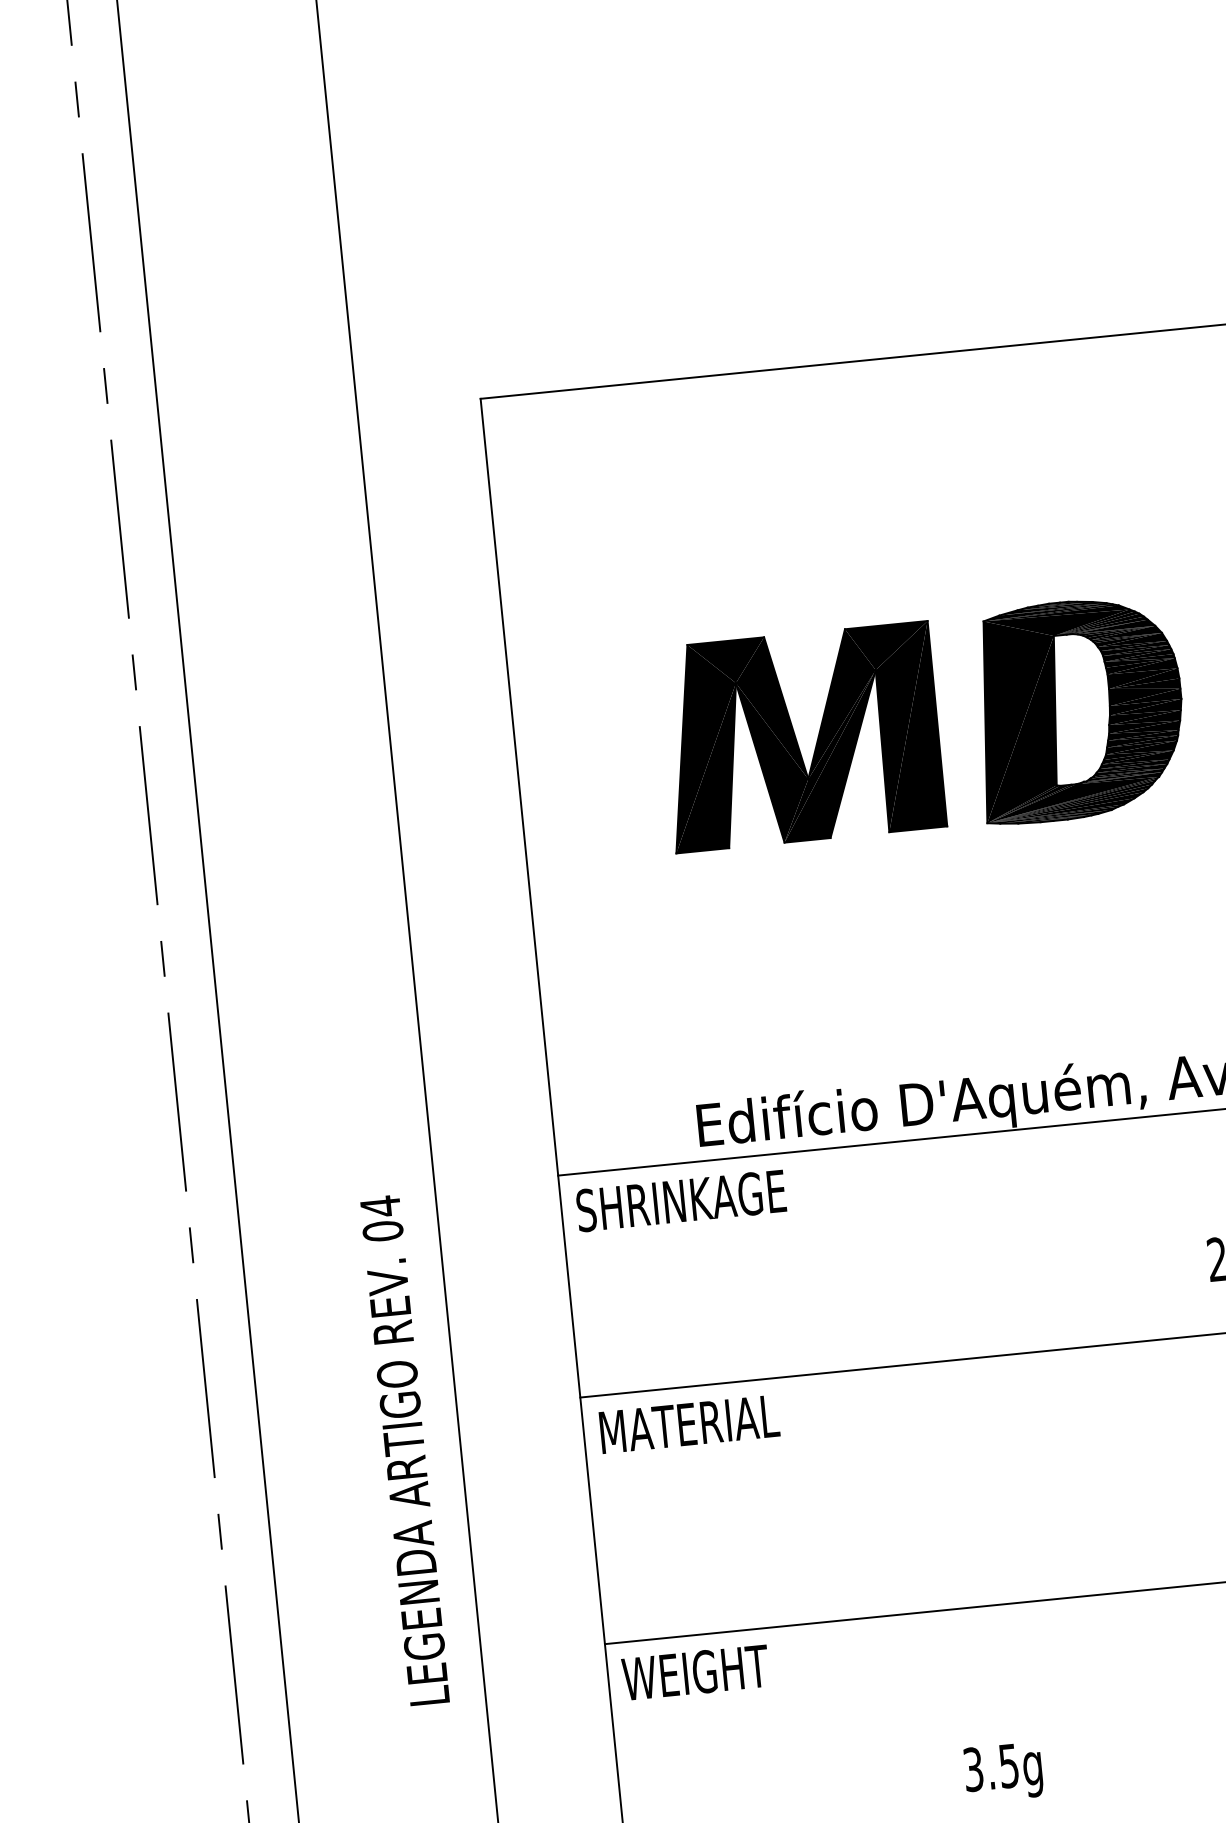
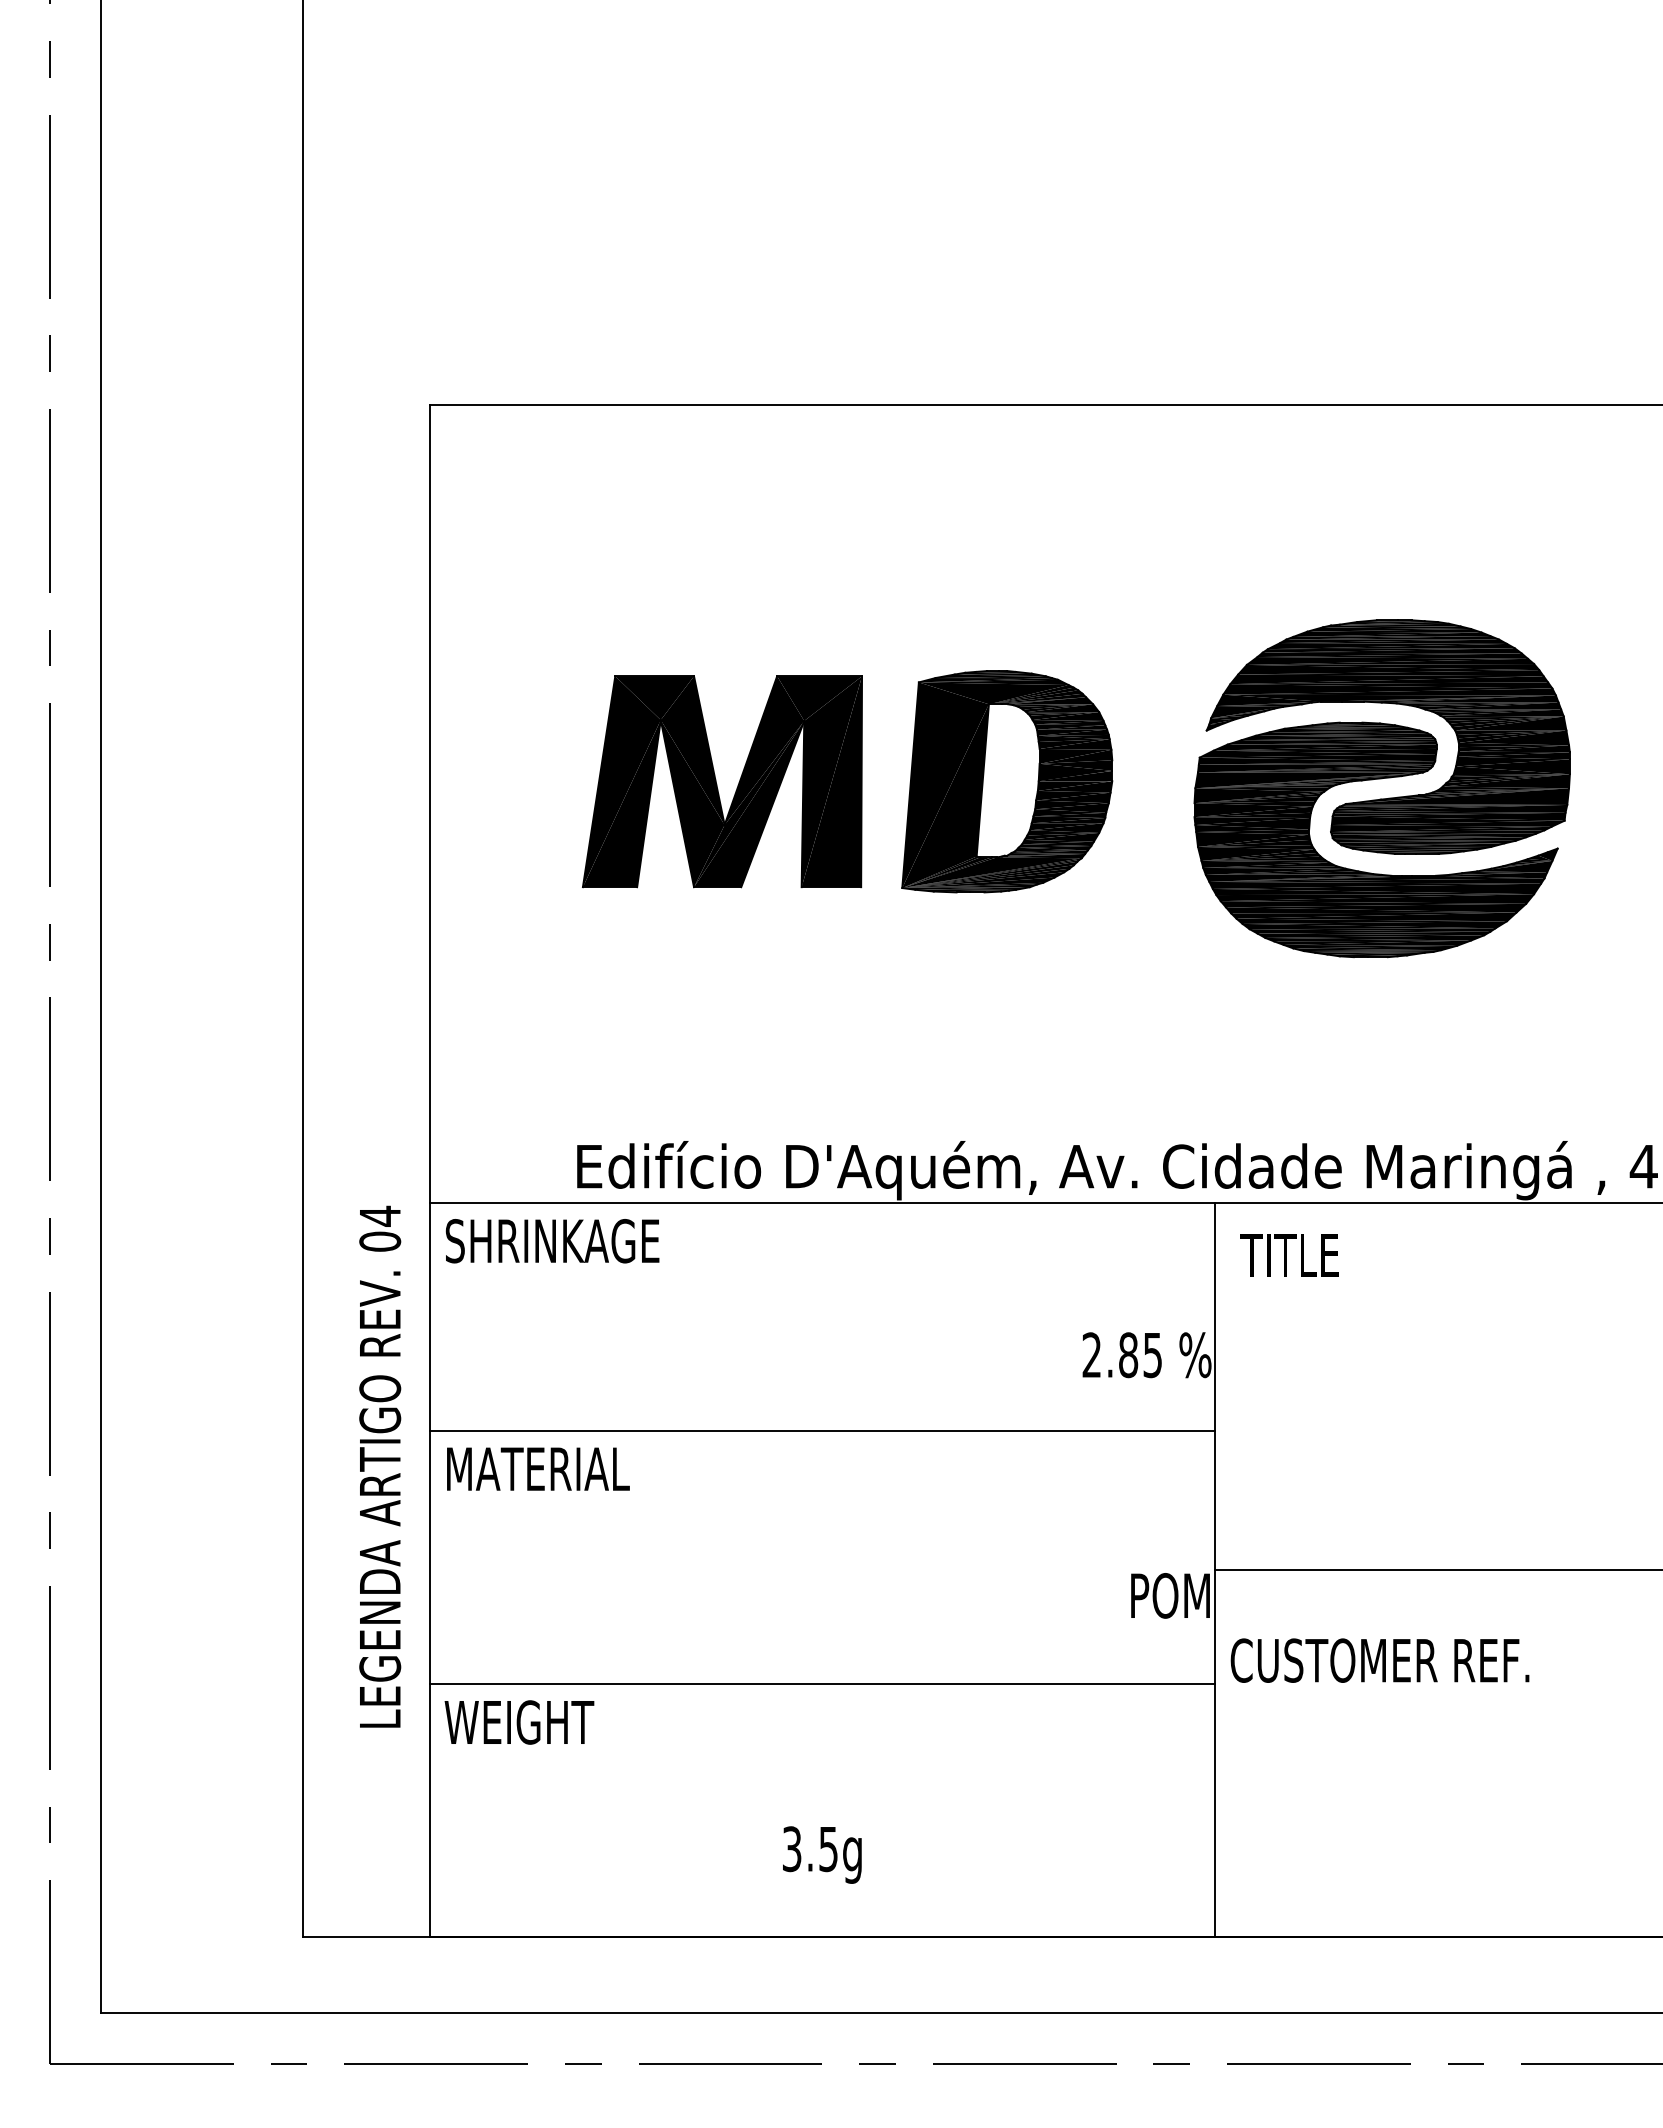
text: (405, 1450) -> (380, 1466), moved

